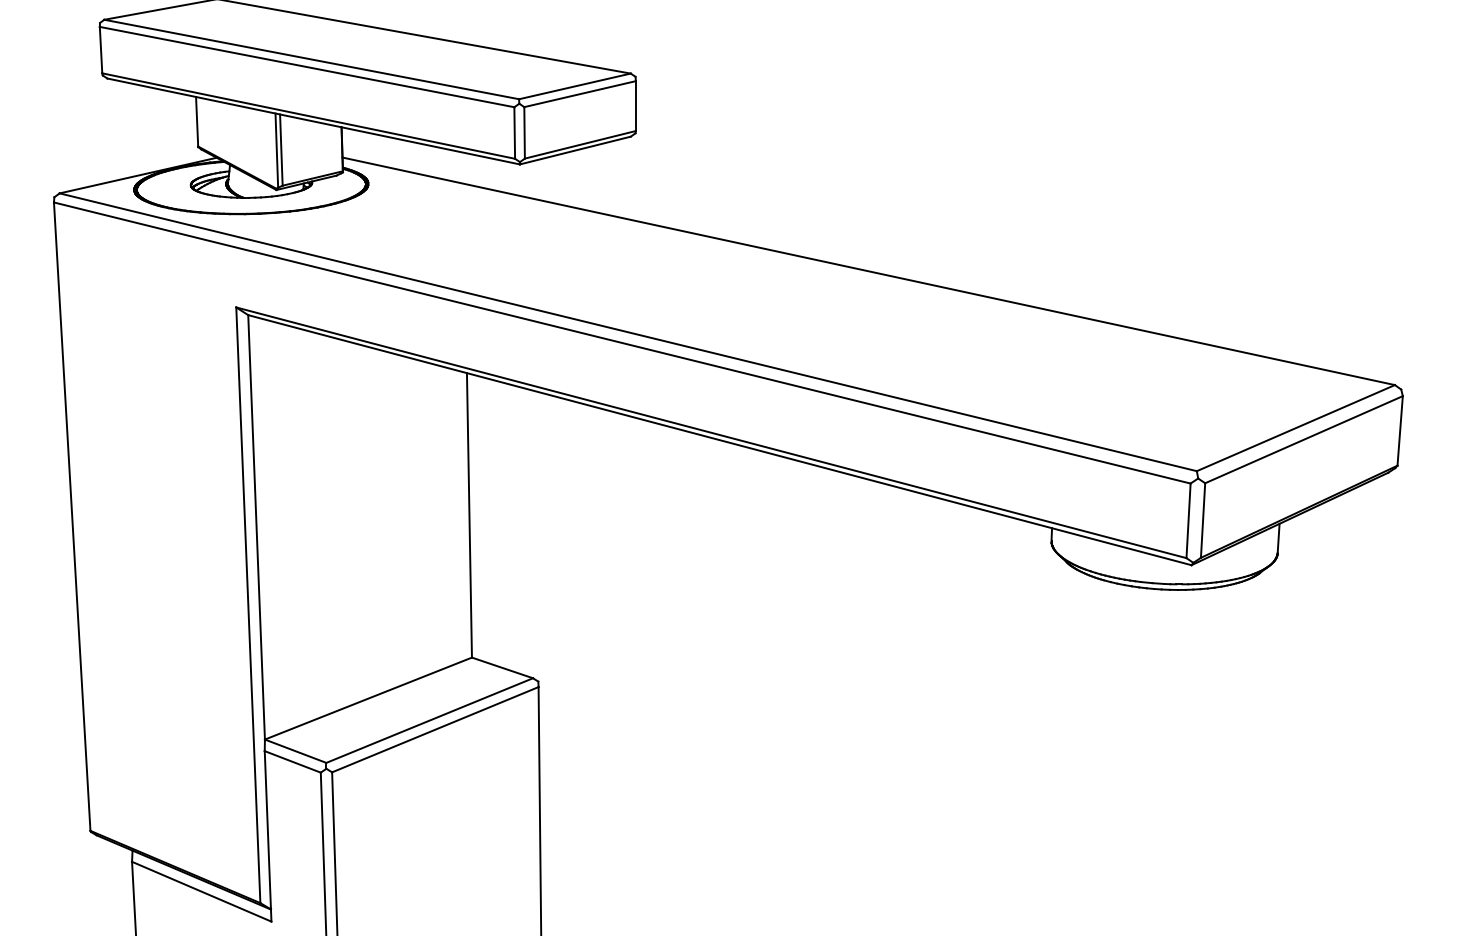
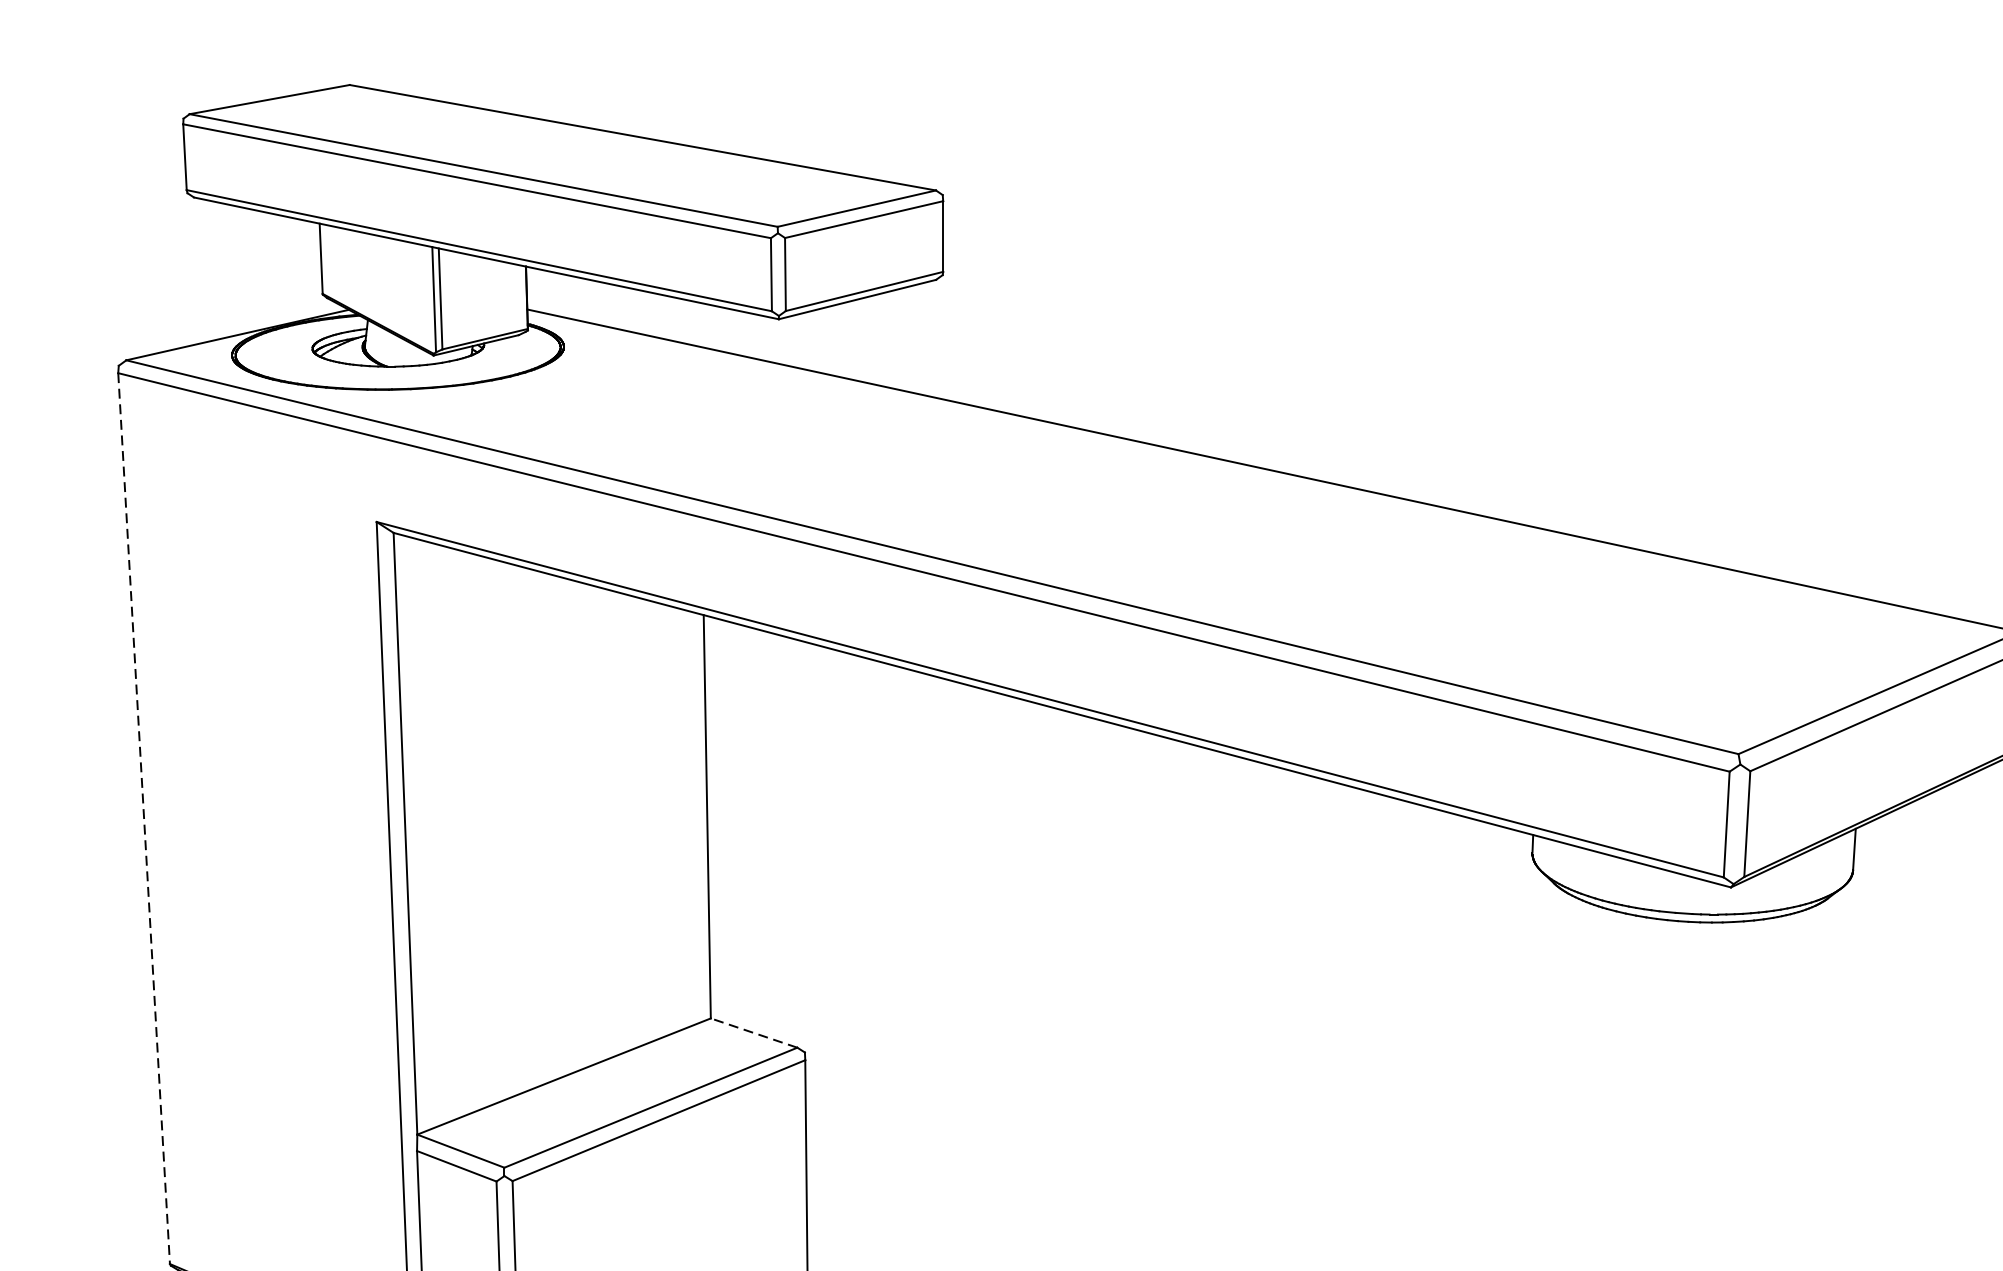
line: (72, 516) -> (144, 818), solid -> dashed
line: (502, 667) -> (754, 1032), solid -> dashed

